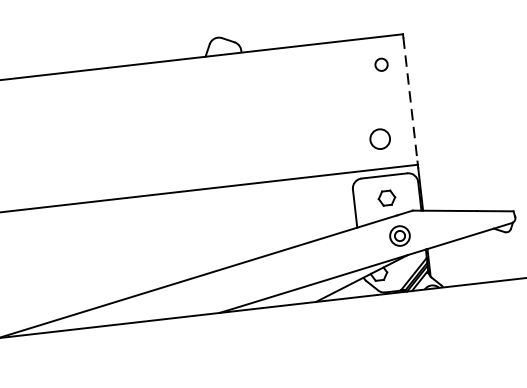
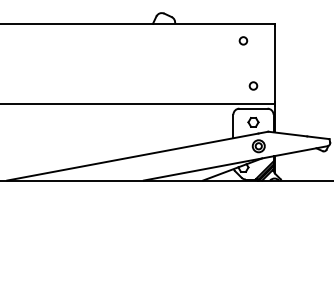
circle: (381, 64) -> (243, 40), moved
line: (410, 100) -> (274, 64), dashed -> solid
circle: (380, 138) -> (253, 85), size x0.62

